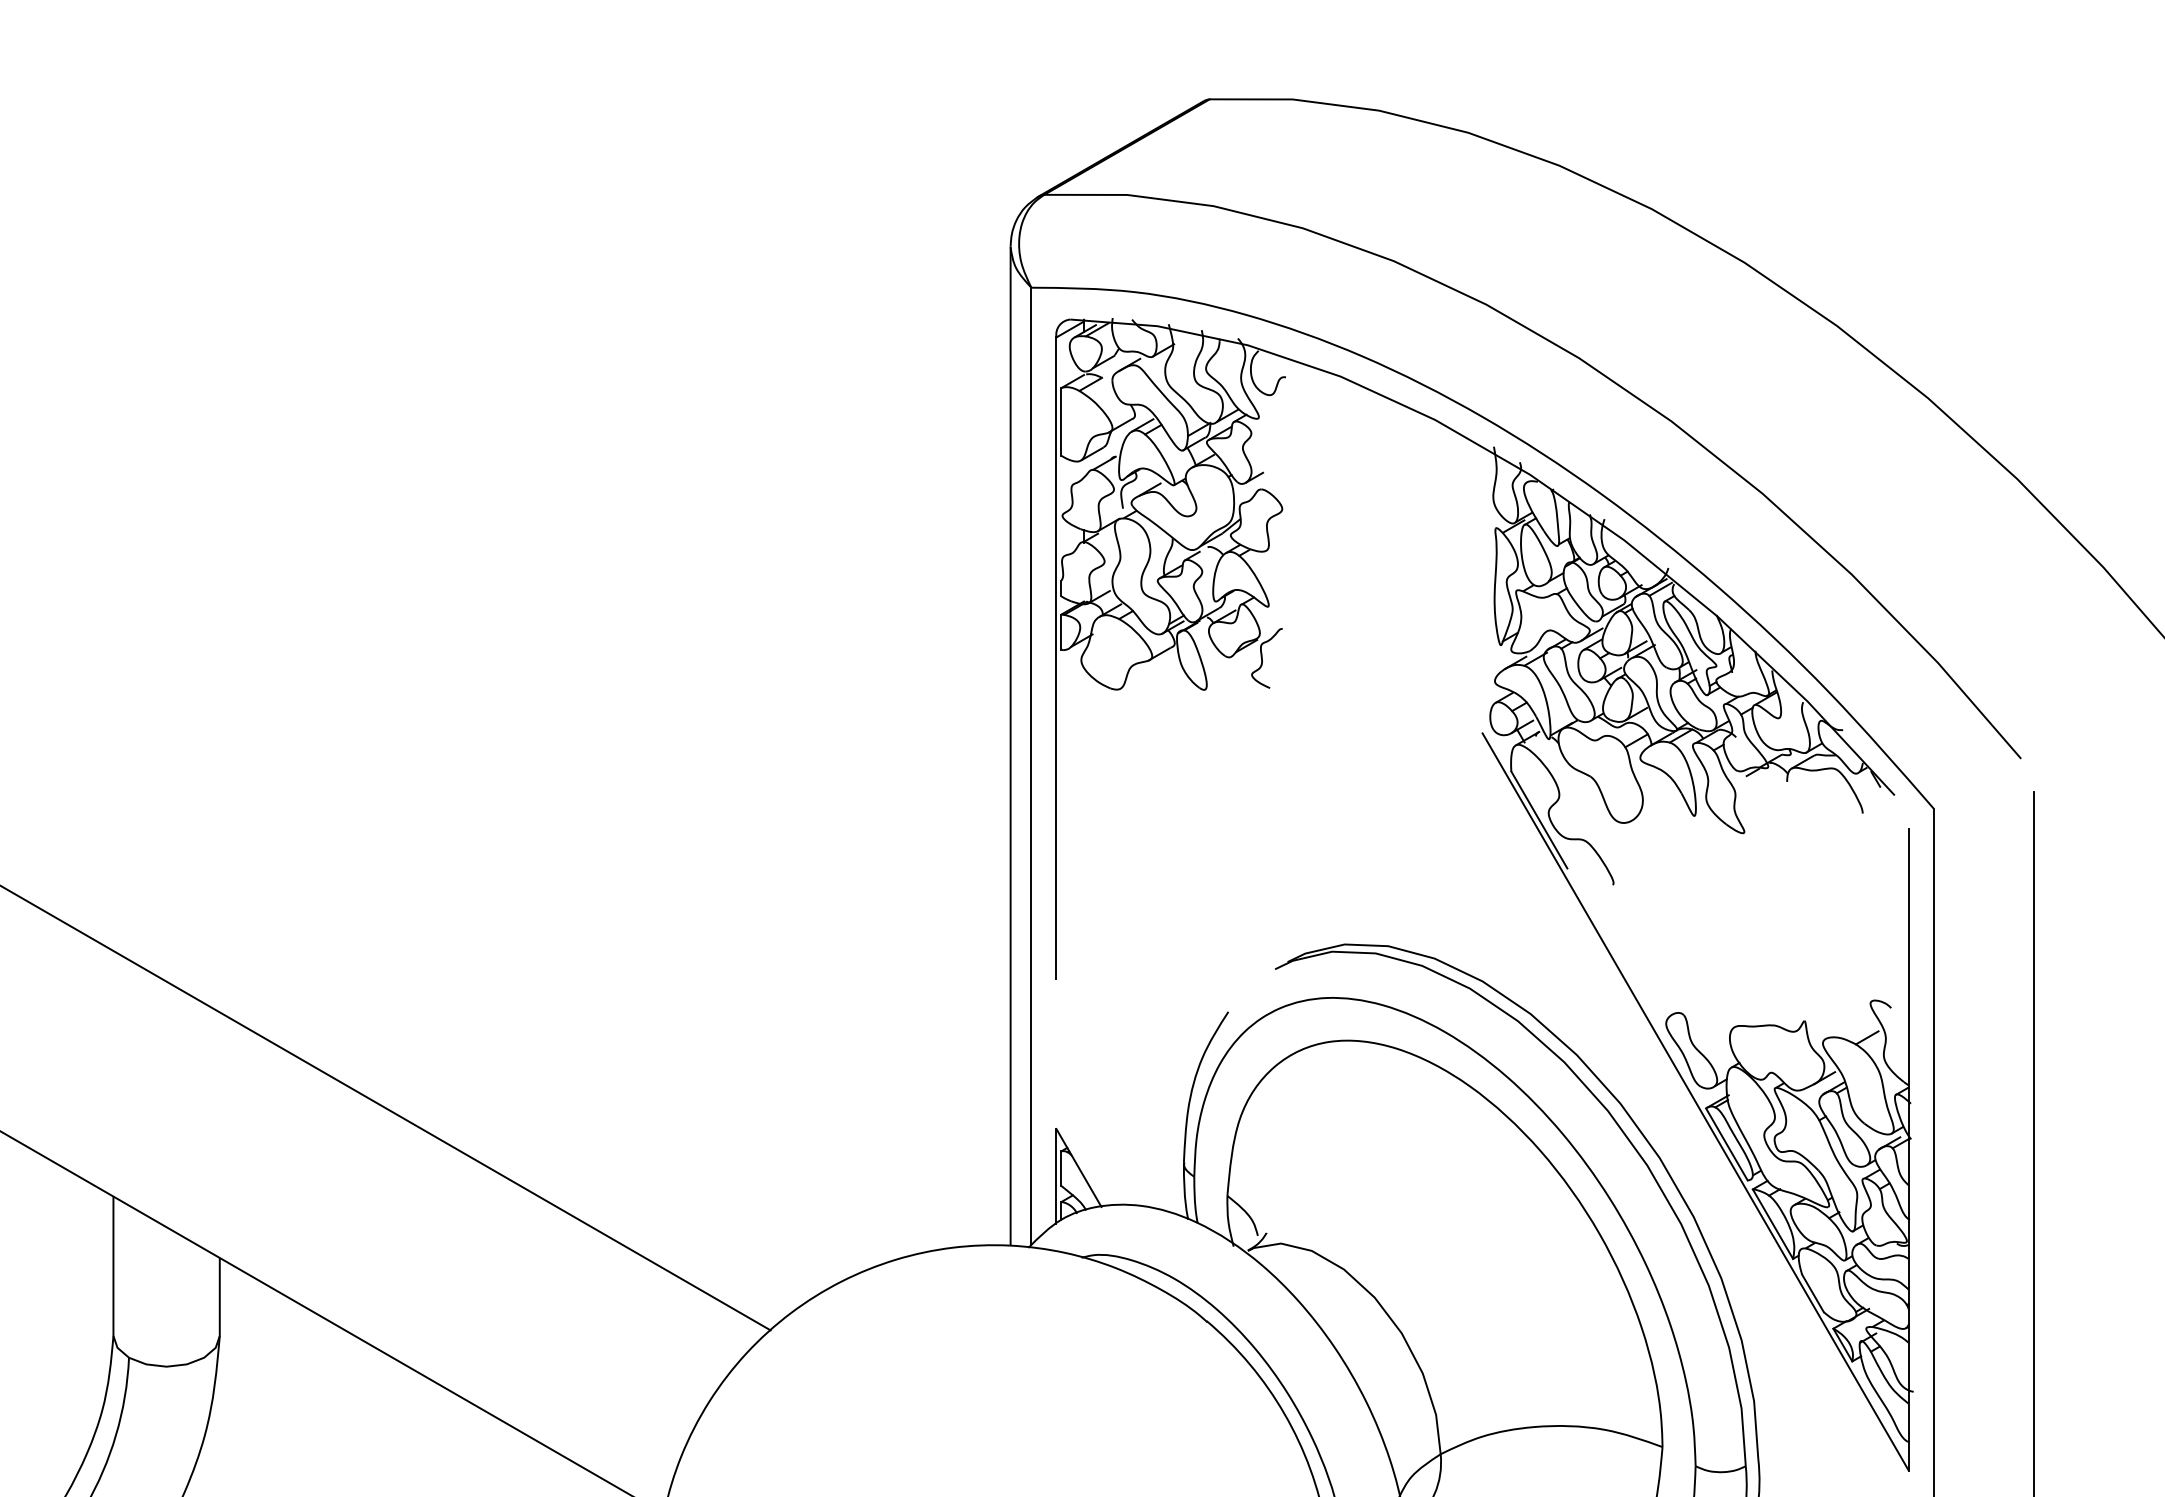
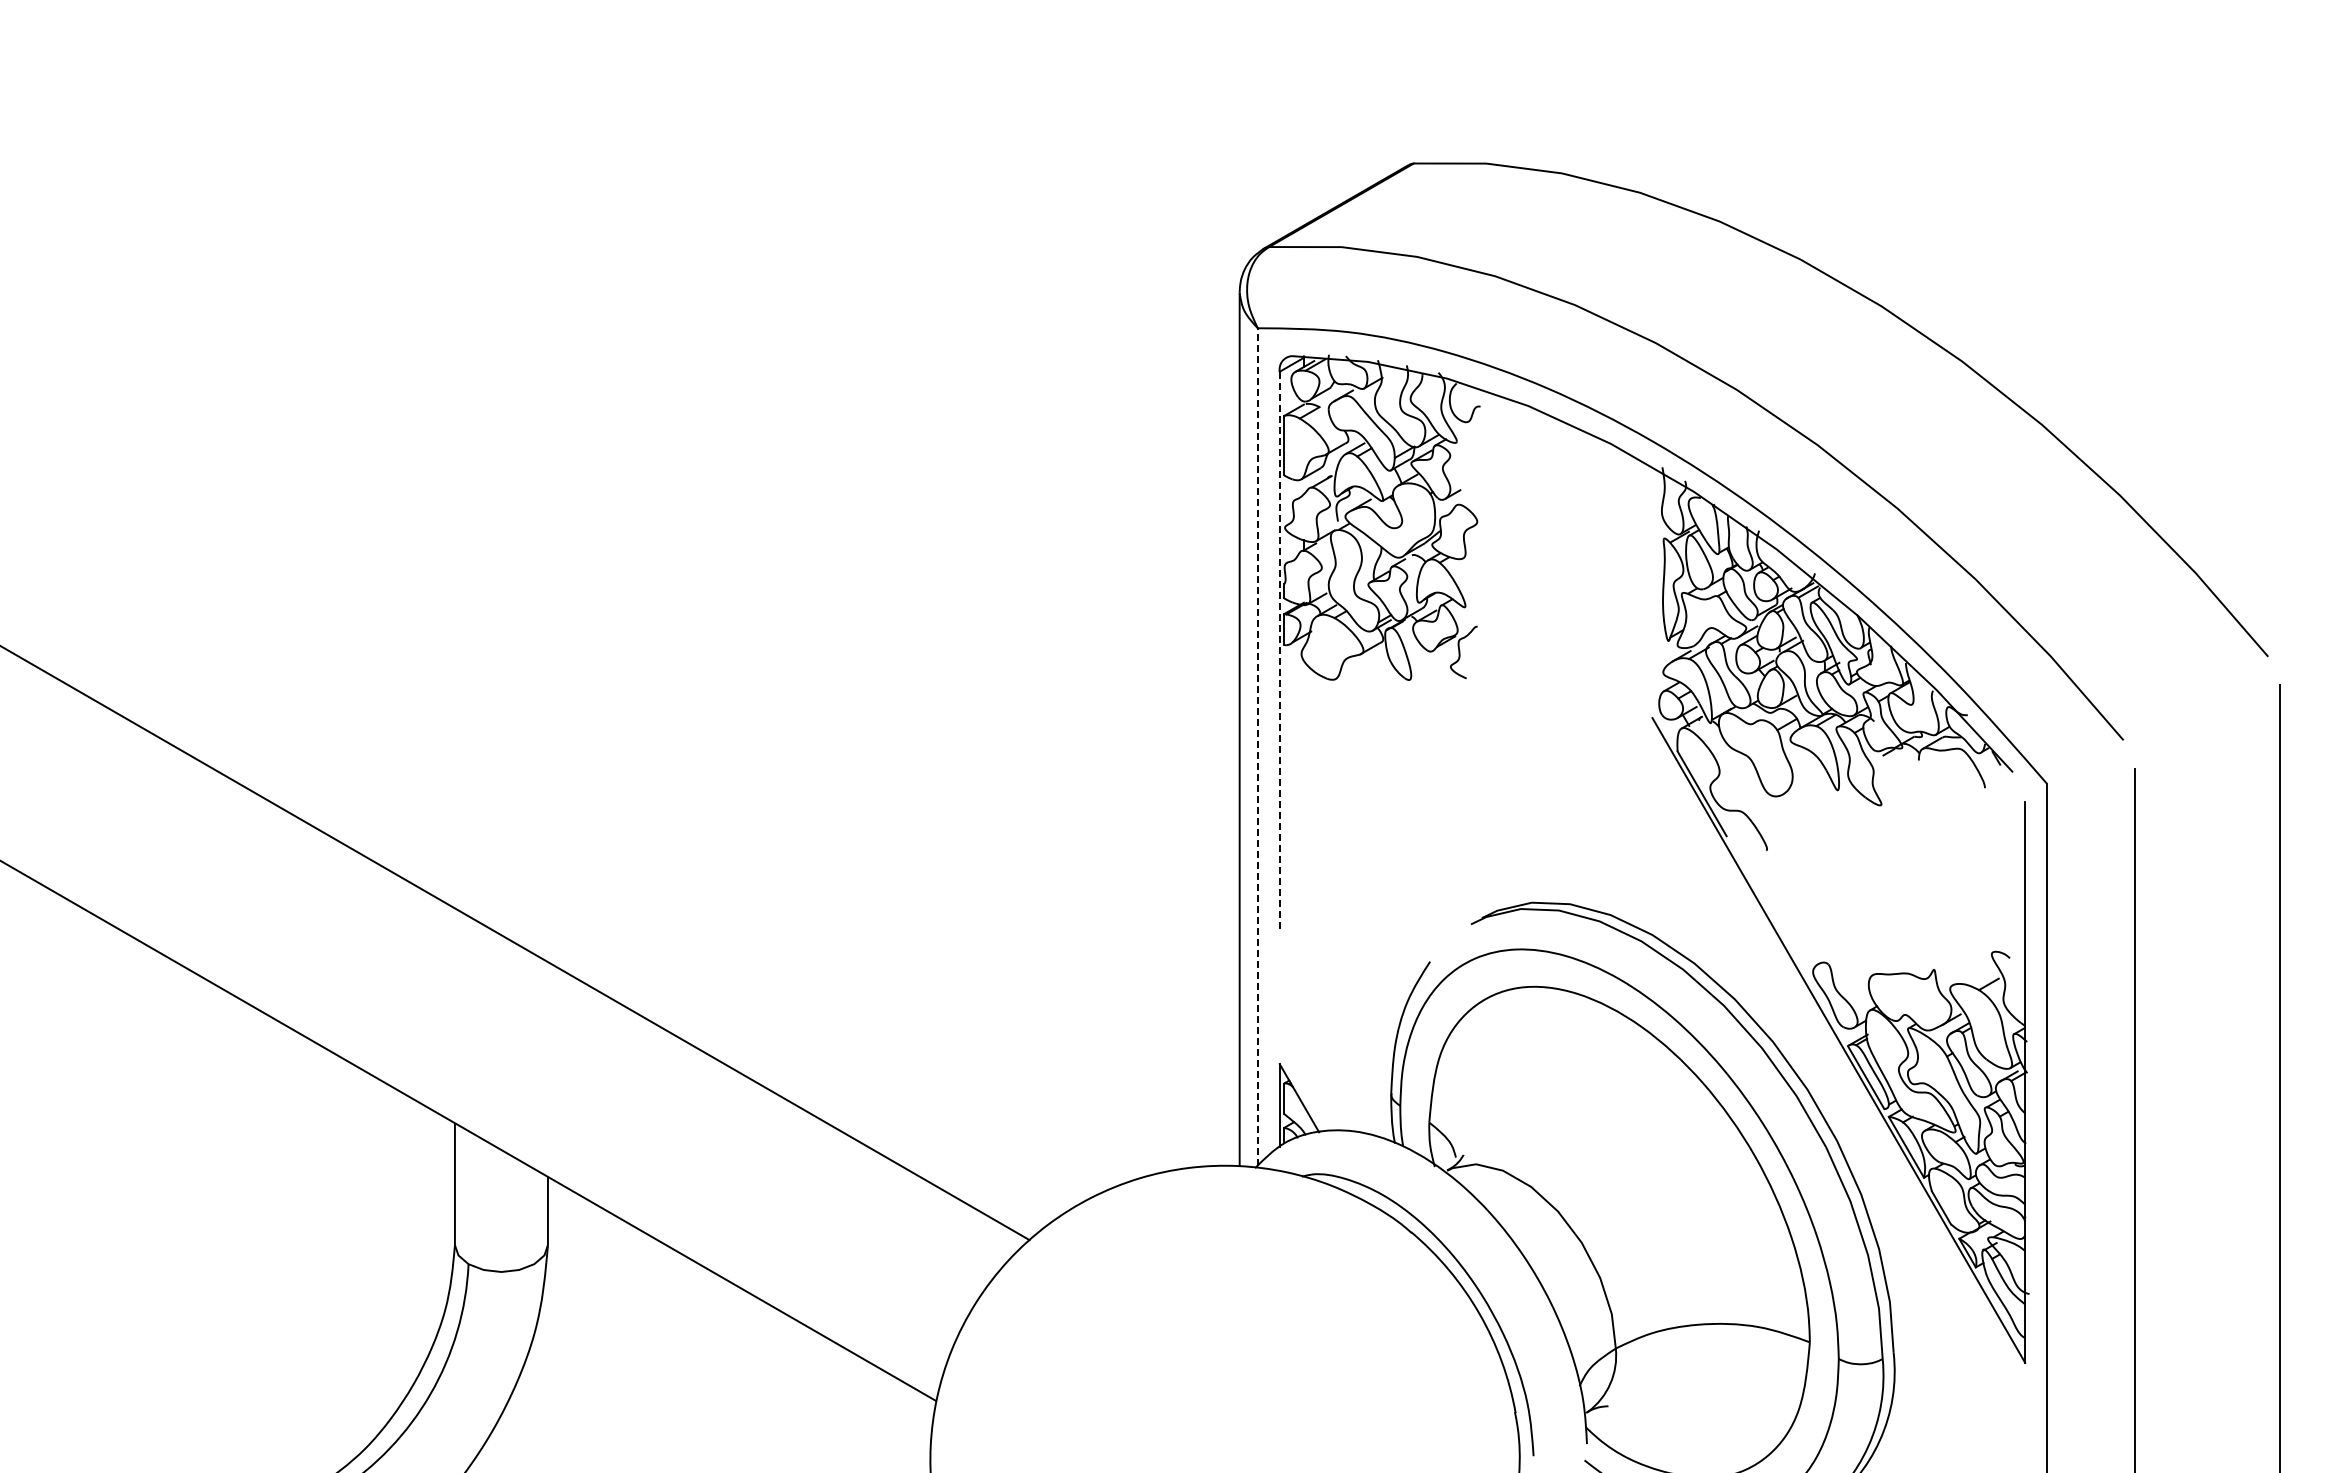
line: (1056, 658) -> (1279, 652), solid -> dashed
line: (1031, 767) -> (1257, 747), solid -> dashed

